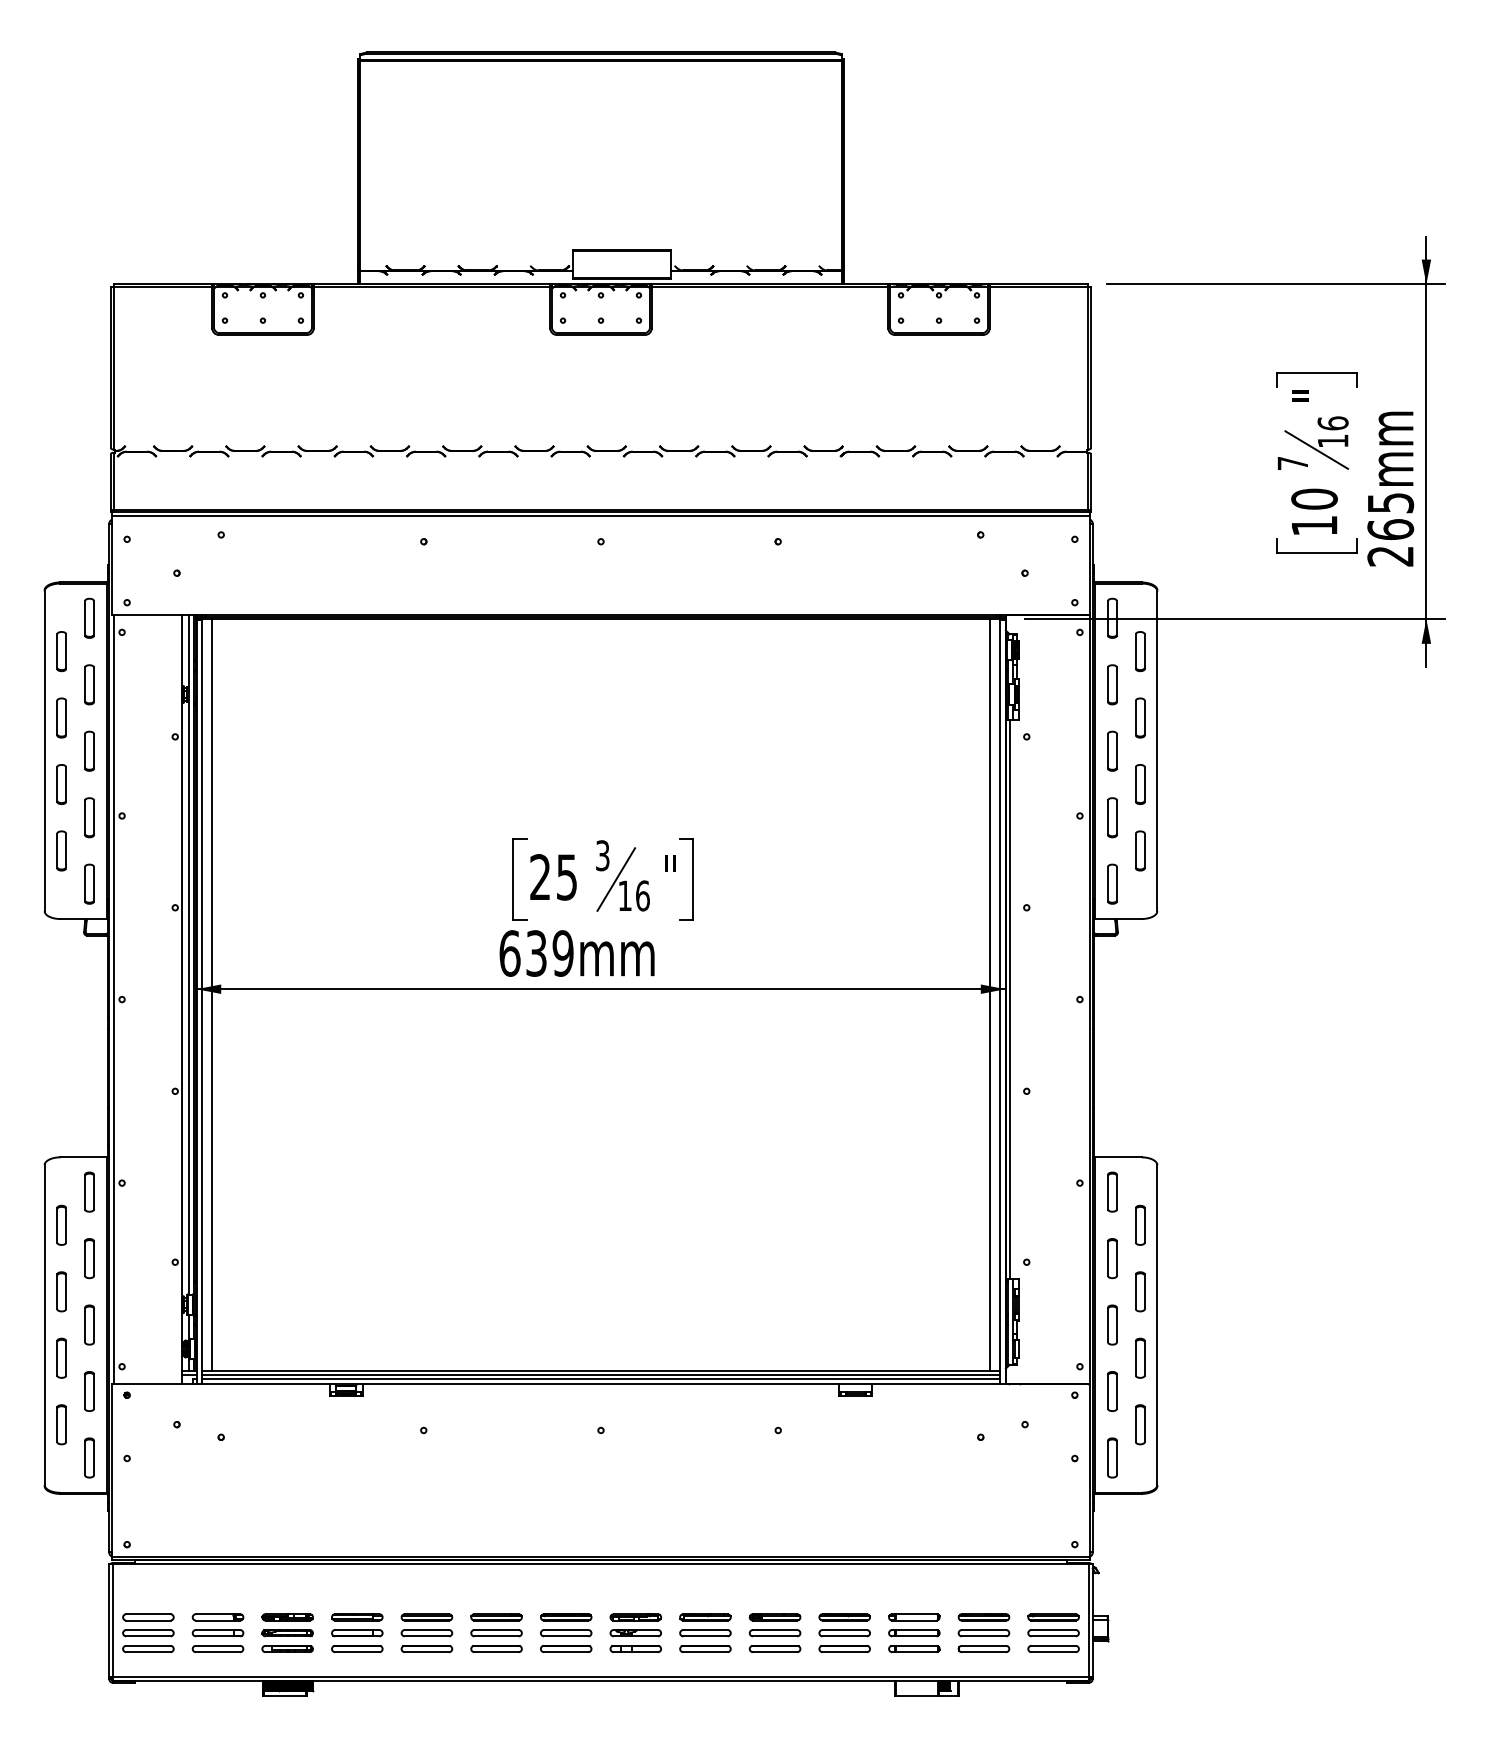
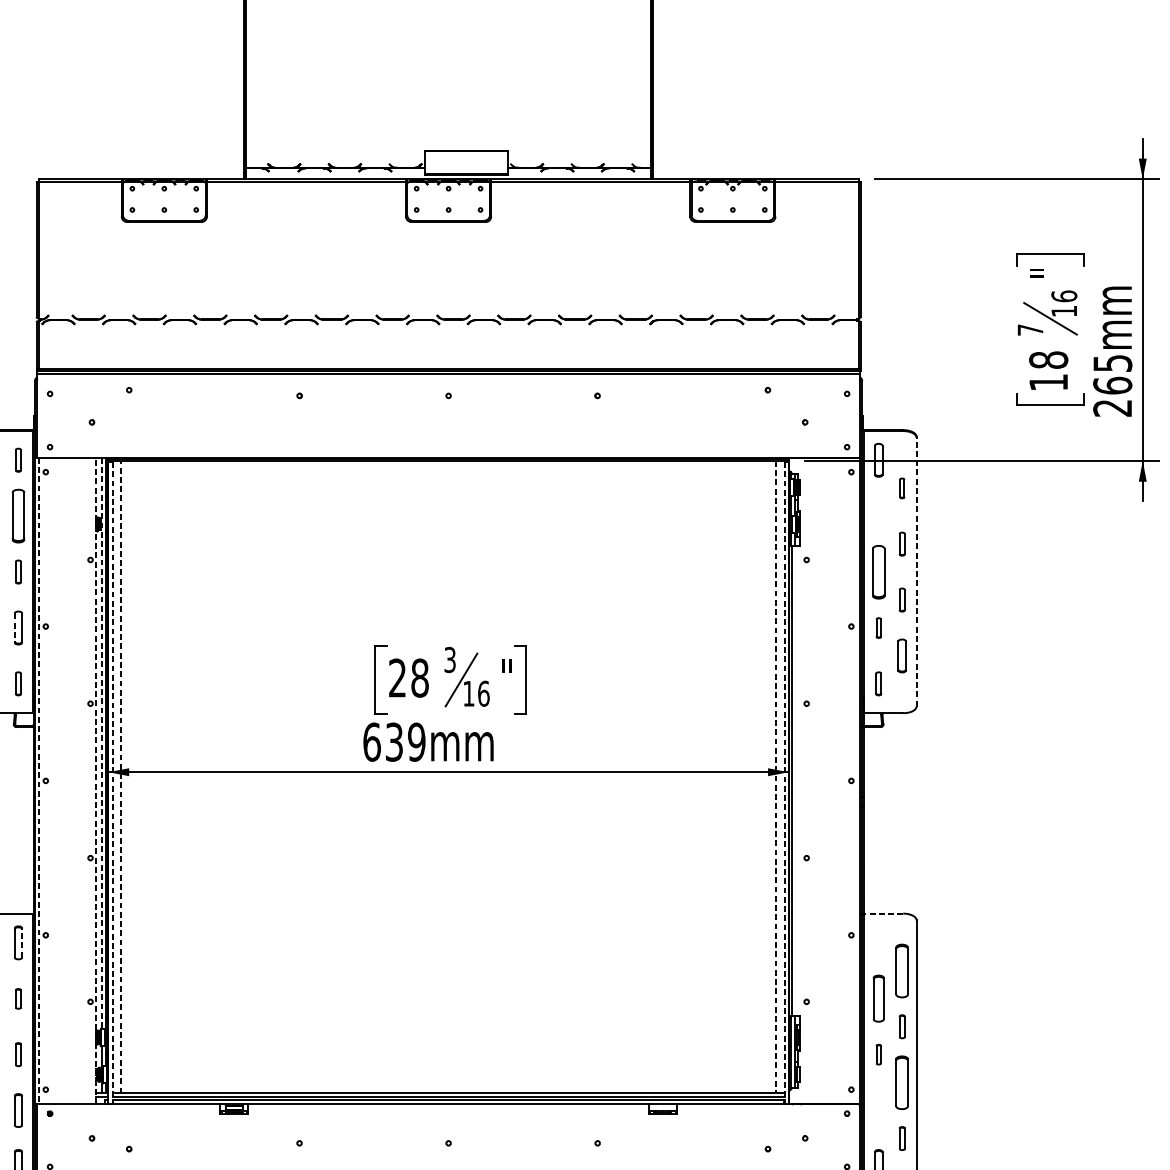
text: (1314, 498) -> (1048, 359), 10 -> 18
part: (89, 617) -> (18, 459), size x0.7
part: (1140, 651) -> (902, 488), size x0.6
part: (89, 684) -> (18, 515), size x1.6
part: (1112, 684) -> (878, 515), removed
part: (1140, 717) -> (902, 543), size x0.7
part: (89, 750) -> (18, 571), size x0.7
part: (1112, 750) -> (878, 571), size x1.6
line: (1157, 751) -> (916, 572), solid -> dashed
part: (1140, 784) -> (902, 600), size x0.7
part: (1112, 817) -> (878, 627), size x0.6
line: (85, 818) -> (15, 628), solid -> dashed
text: (566, 877) -> (419, 678), 25 -> 28
part: (89, 883) -> (18, 683), size x0.7
part: (1112, 883) -> (878, 683), size x0.7
line: (188, 954) -> (101, 743), solid -> dashed
line: (211, 994) -> (121, 776), solid -> dashed
line: (990, 995) -> (776, 777), solid -> dashed
line: (181, 999) -> (95, 780), solid -> dashed
line: (114, 1000) -> (39, 781), solid -> dashed
line: (201, 1002) -> (112, 783), solid -> dashed
line: (1000, 1002) -> (784, 783), solid -> dashed
line: (1118, 1157) -> (883, 913), solid -> dashed
line: (93, 1191) -> (21, 942), solid -> dashed
part: (1112, 1191) -> (878, 942), removed
part: (1140, 1224) -> (902, 970), size x1.6
part: (89, 1258) -> (18, 998), size x0.6
part: (1112, 1258) -> (878, 998), size x1.4
part: (1140, 1291) -> (902, 1026), size x0.7
part: (89, 1324) -> (18, 1054), size x0.7
part: (1112, 1324) -> (878, 1054), size x0.6
part: (1140, 1357) -> (902, 1081), size x1.6
part: (1112, 1391) -> (878, 1110), removed
part: (1140, 1424) -> (902, 1138), size x0.7

